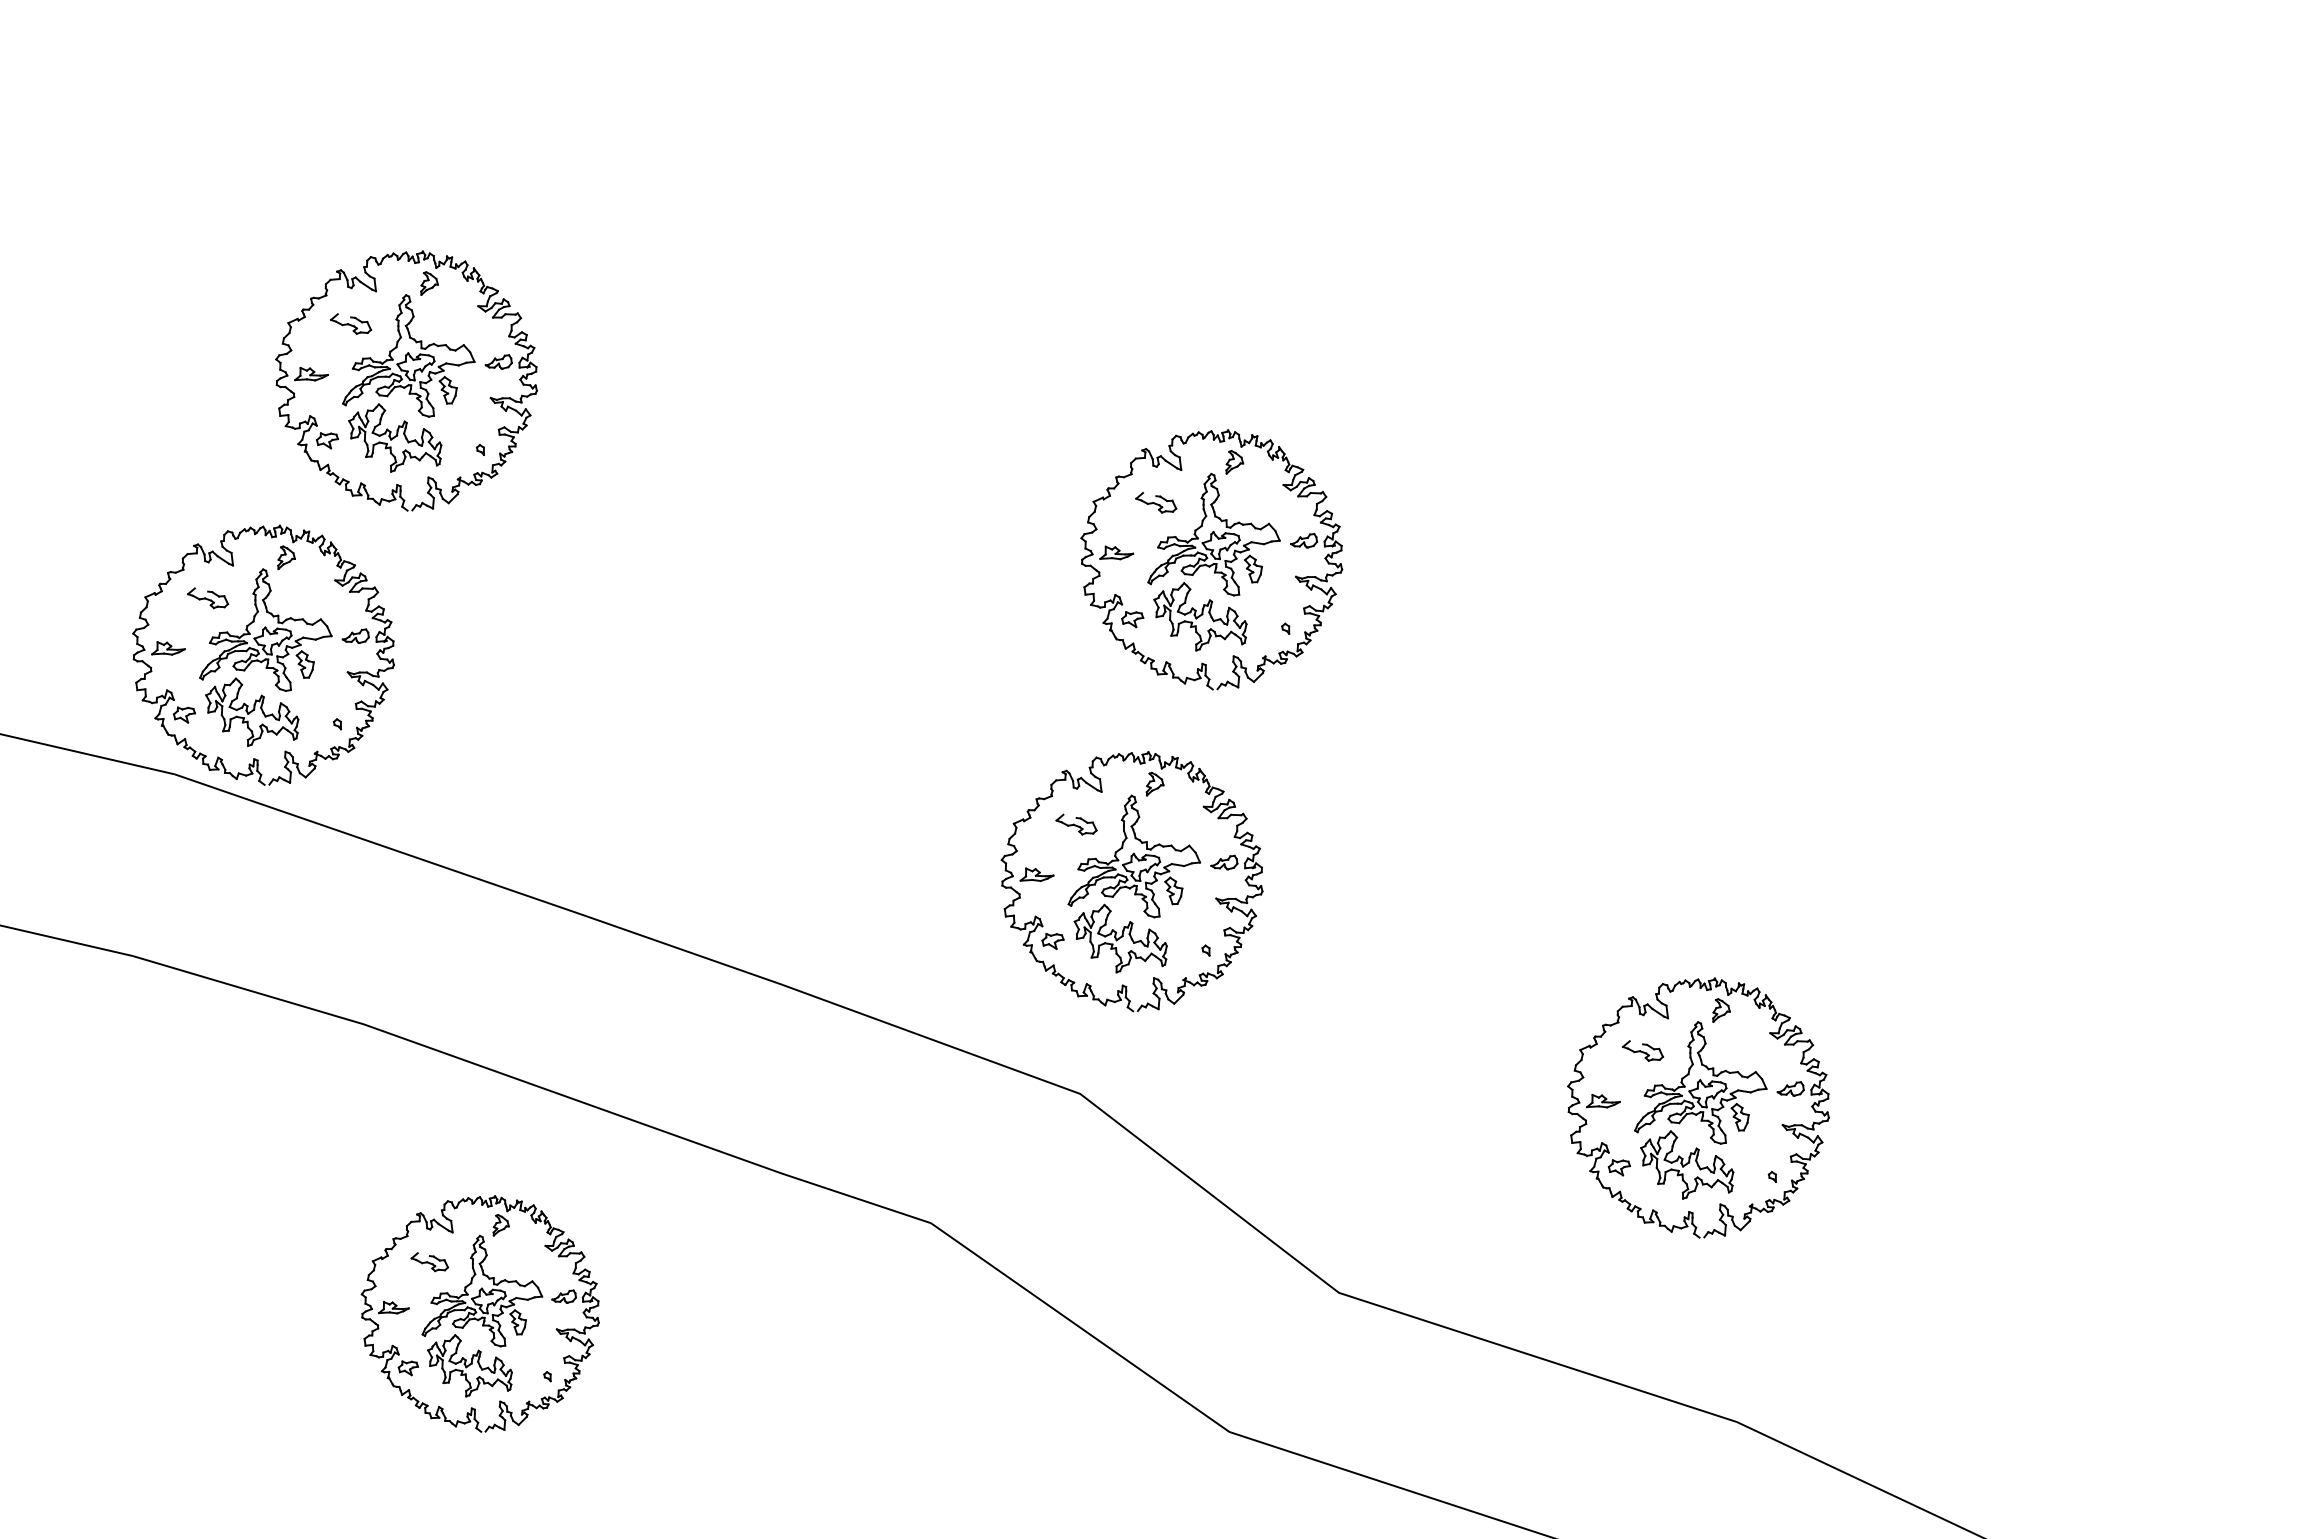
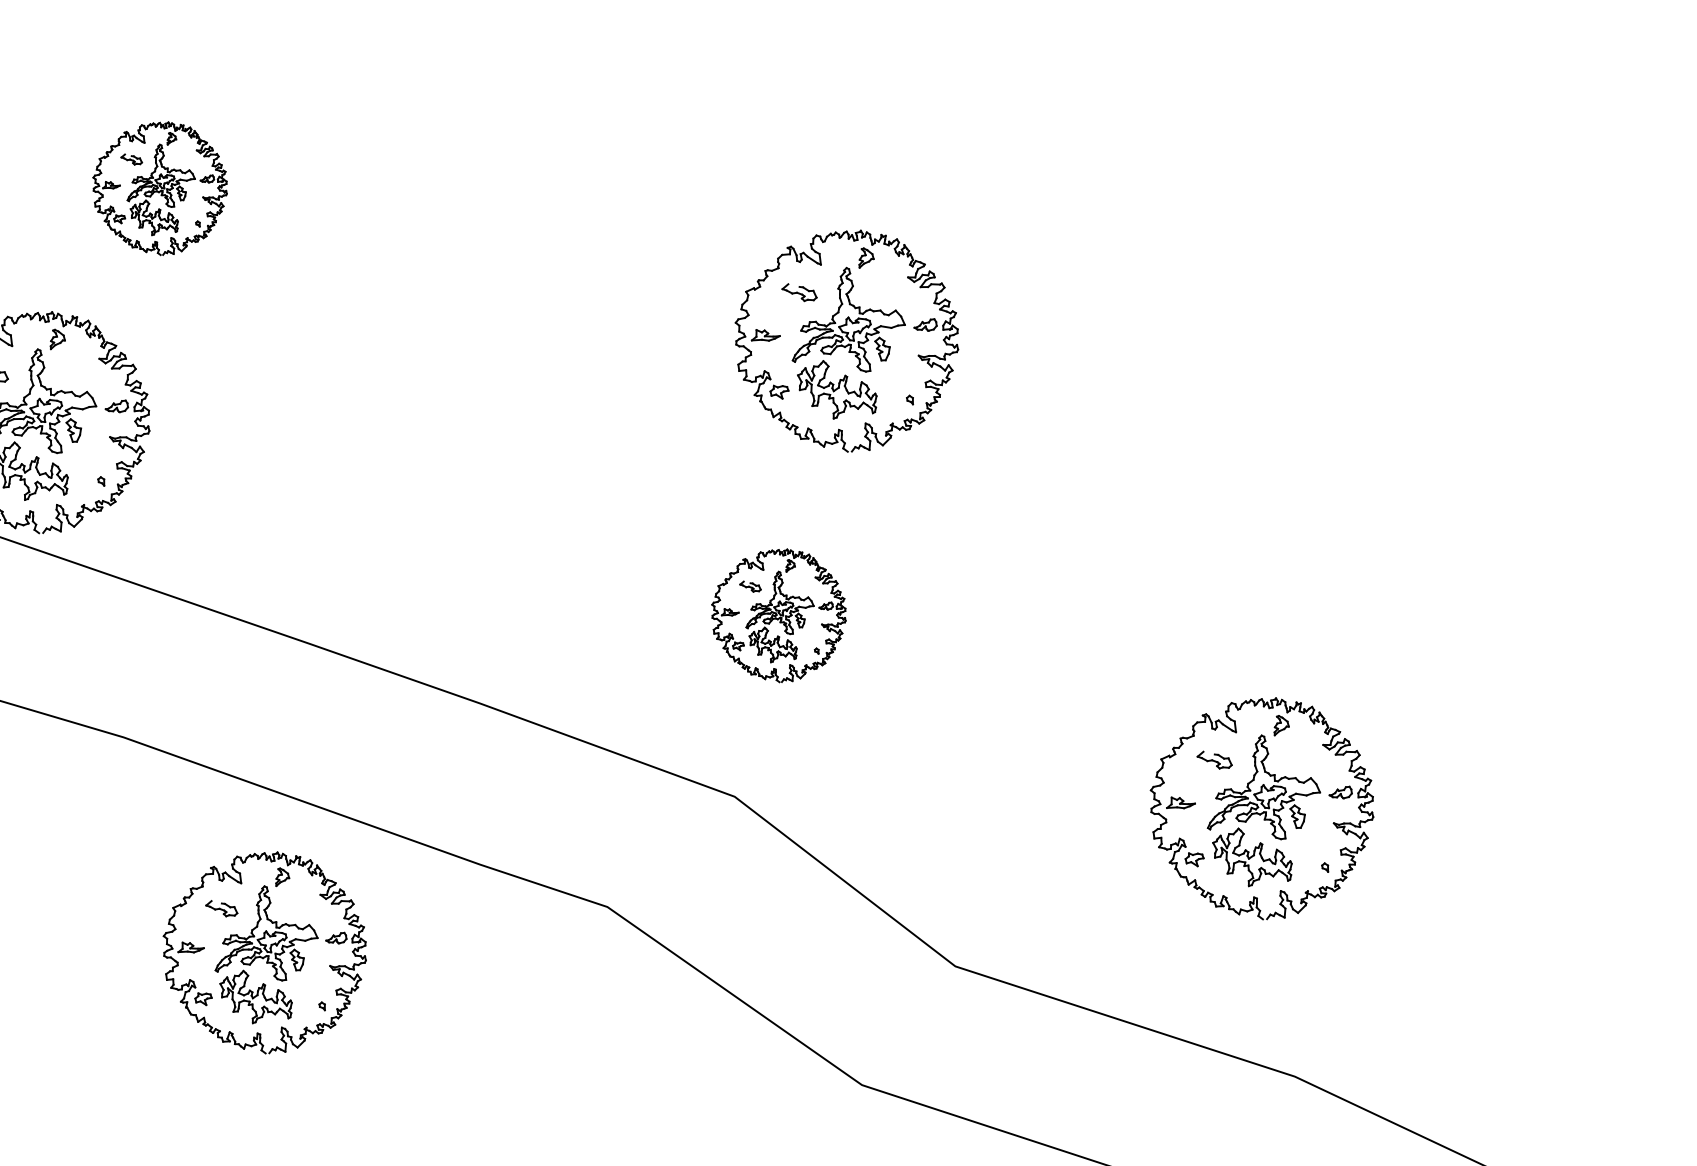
part: (406, 380) -> (160, 188), size x0.6
part: (1131, 881) -> (778, 615), size x0.6
part: (479, 1313) -> (264, 952), moved

